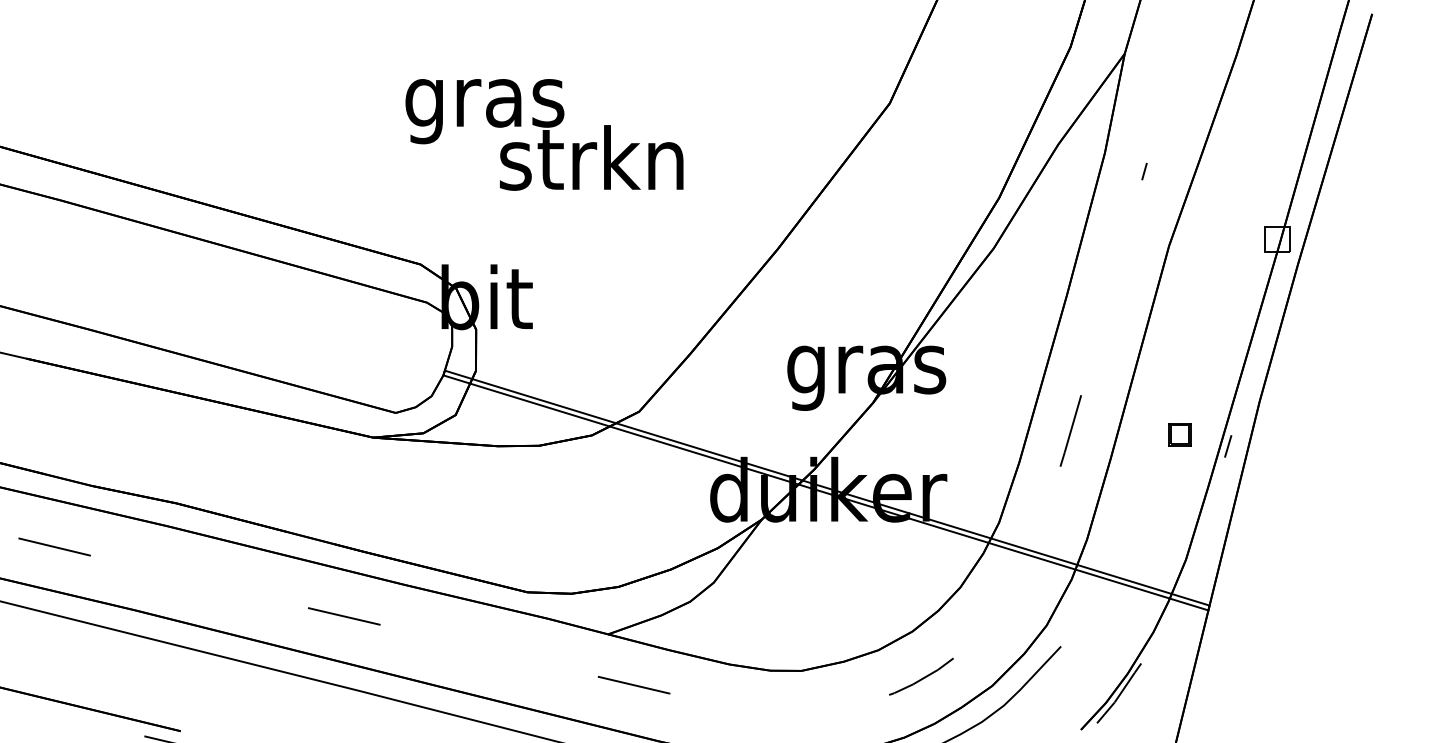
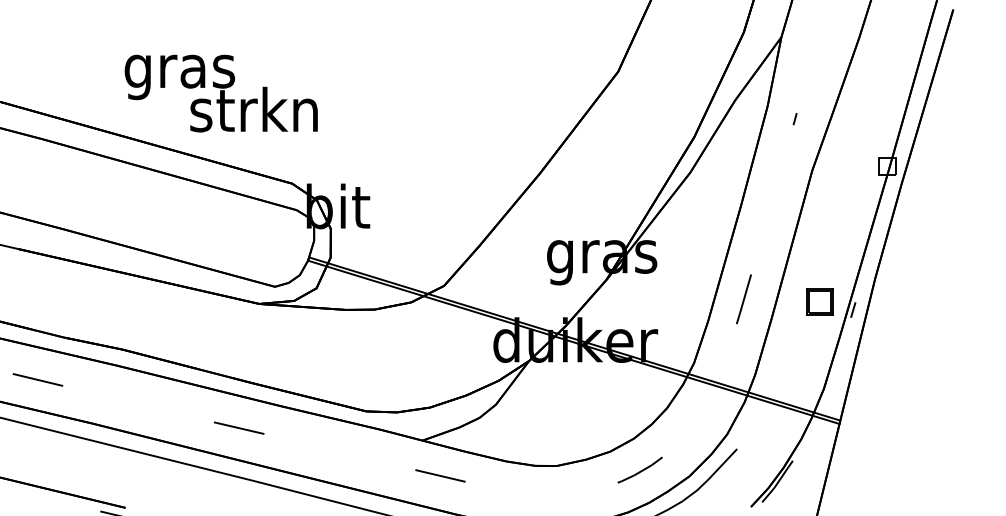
text: (543, 134) -> (220, 93), moved
part: (1179, 434) -> (819, 301), size x1.67

